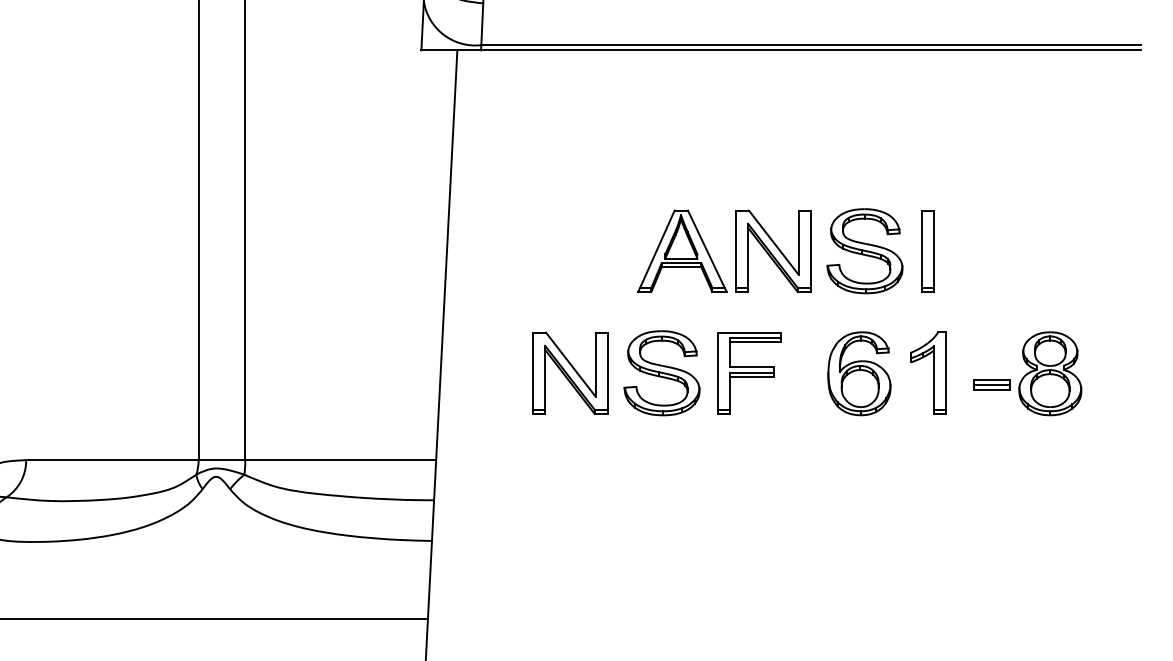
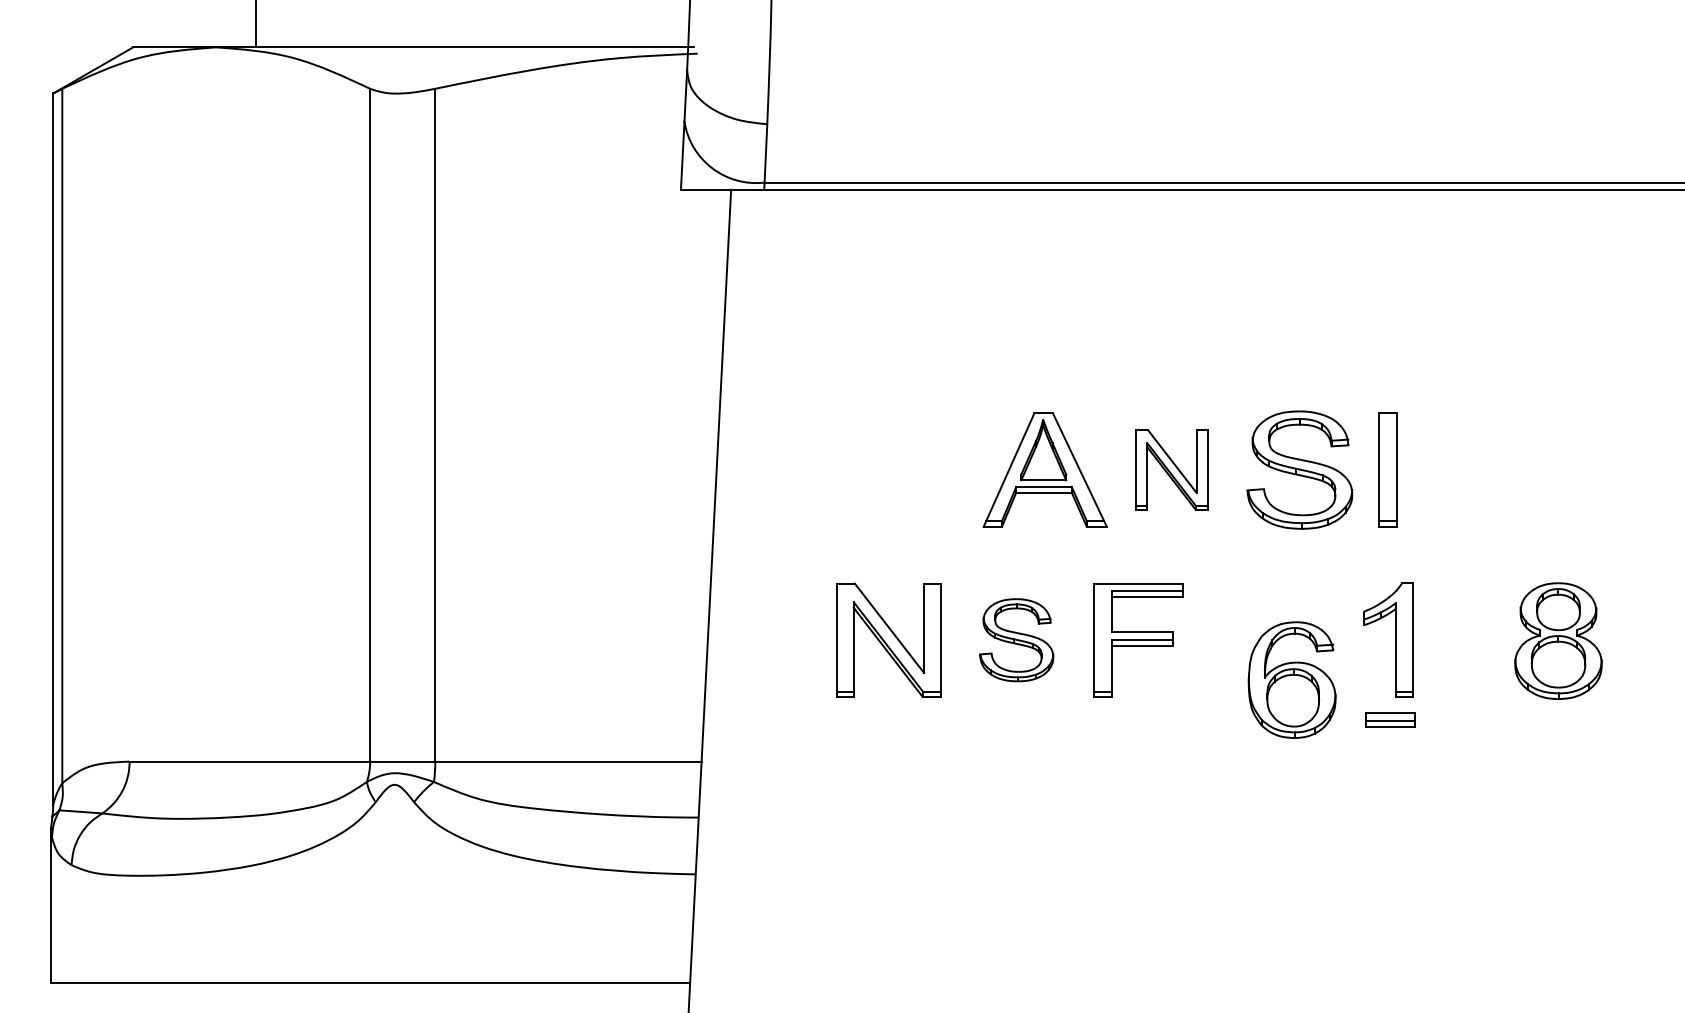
part: (772, 250) -> (1171, 469), size x0.7
part: (661, 372) -> (1016, 639), size x0.7
part: (858, 373) -> (1291, 679), moved
part: (992, 384) -> (1390, 719), moved

